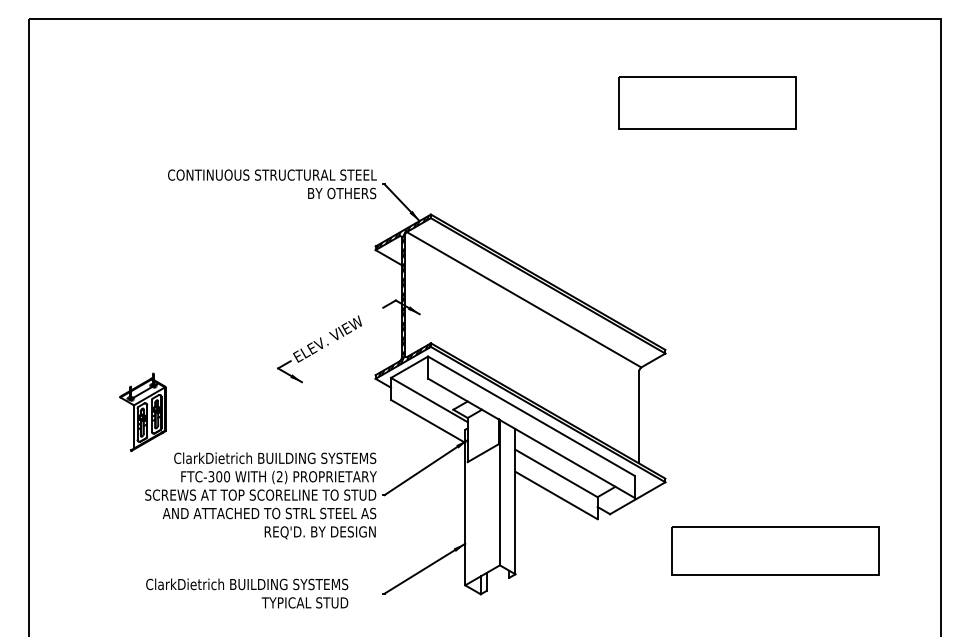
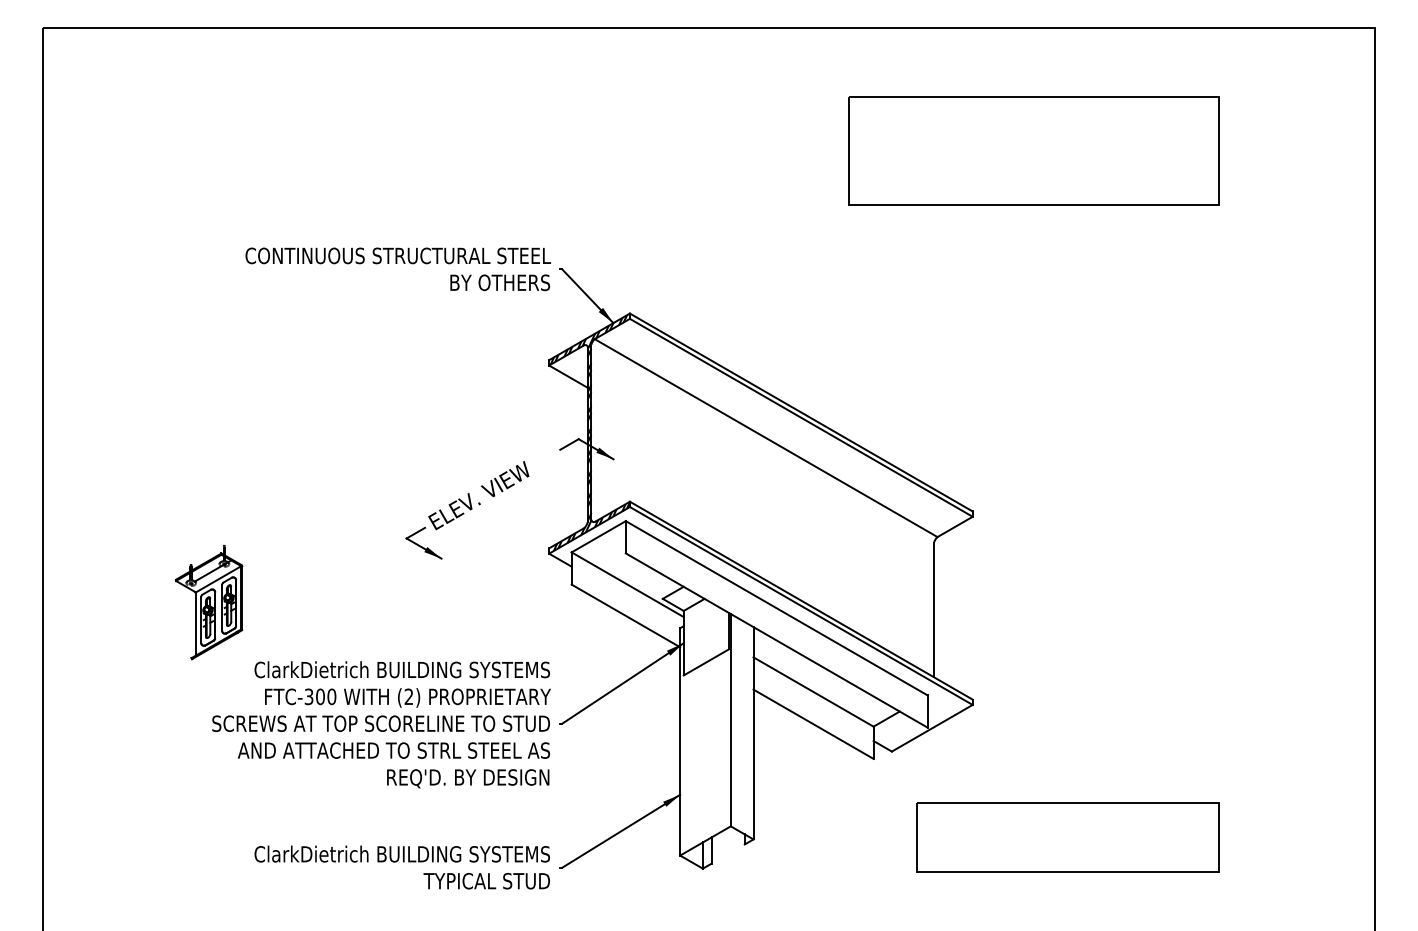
part: (707, 102) -> (1034, 149), size x1.43
part: (775, 550) -> (1067, 836), moved
text: (247, 593) -> (402, 867), moved

